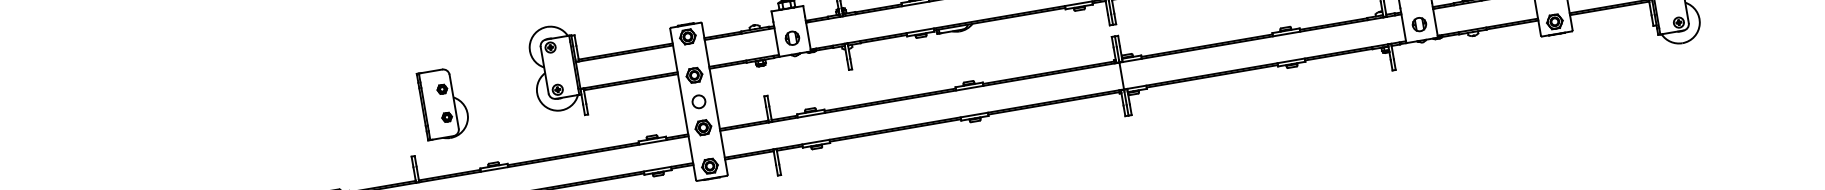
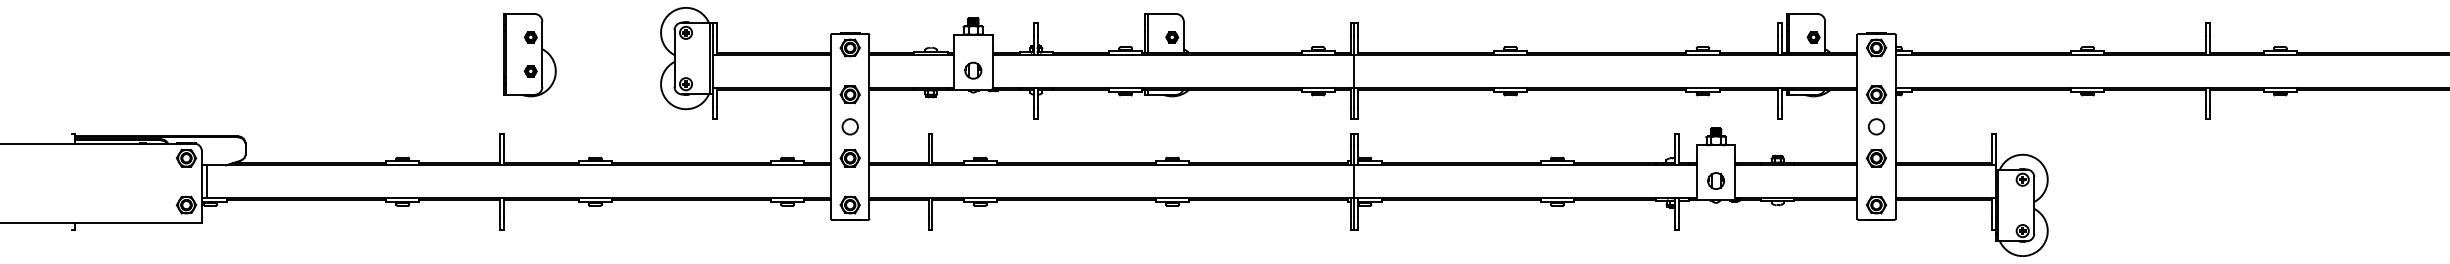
part: (443, 104) -> (529, 55), moved

